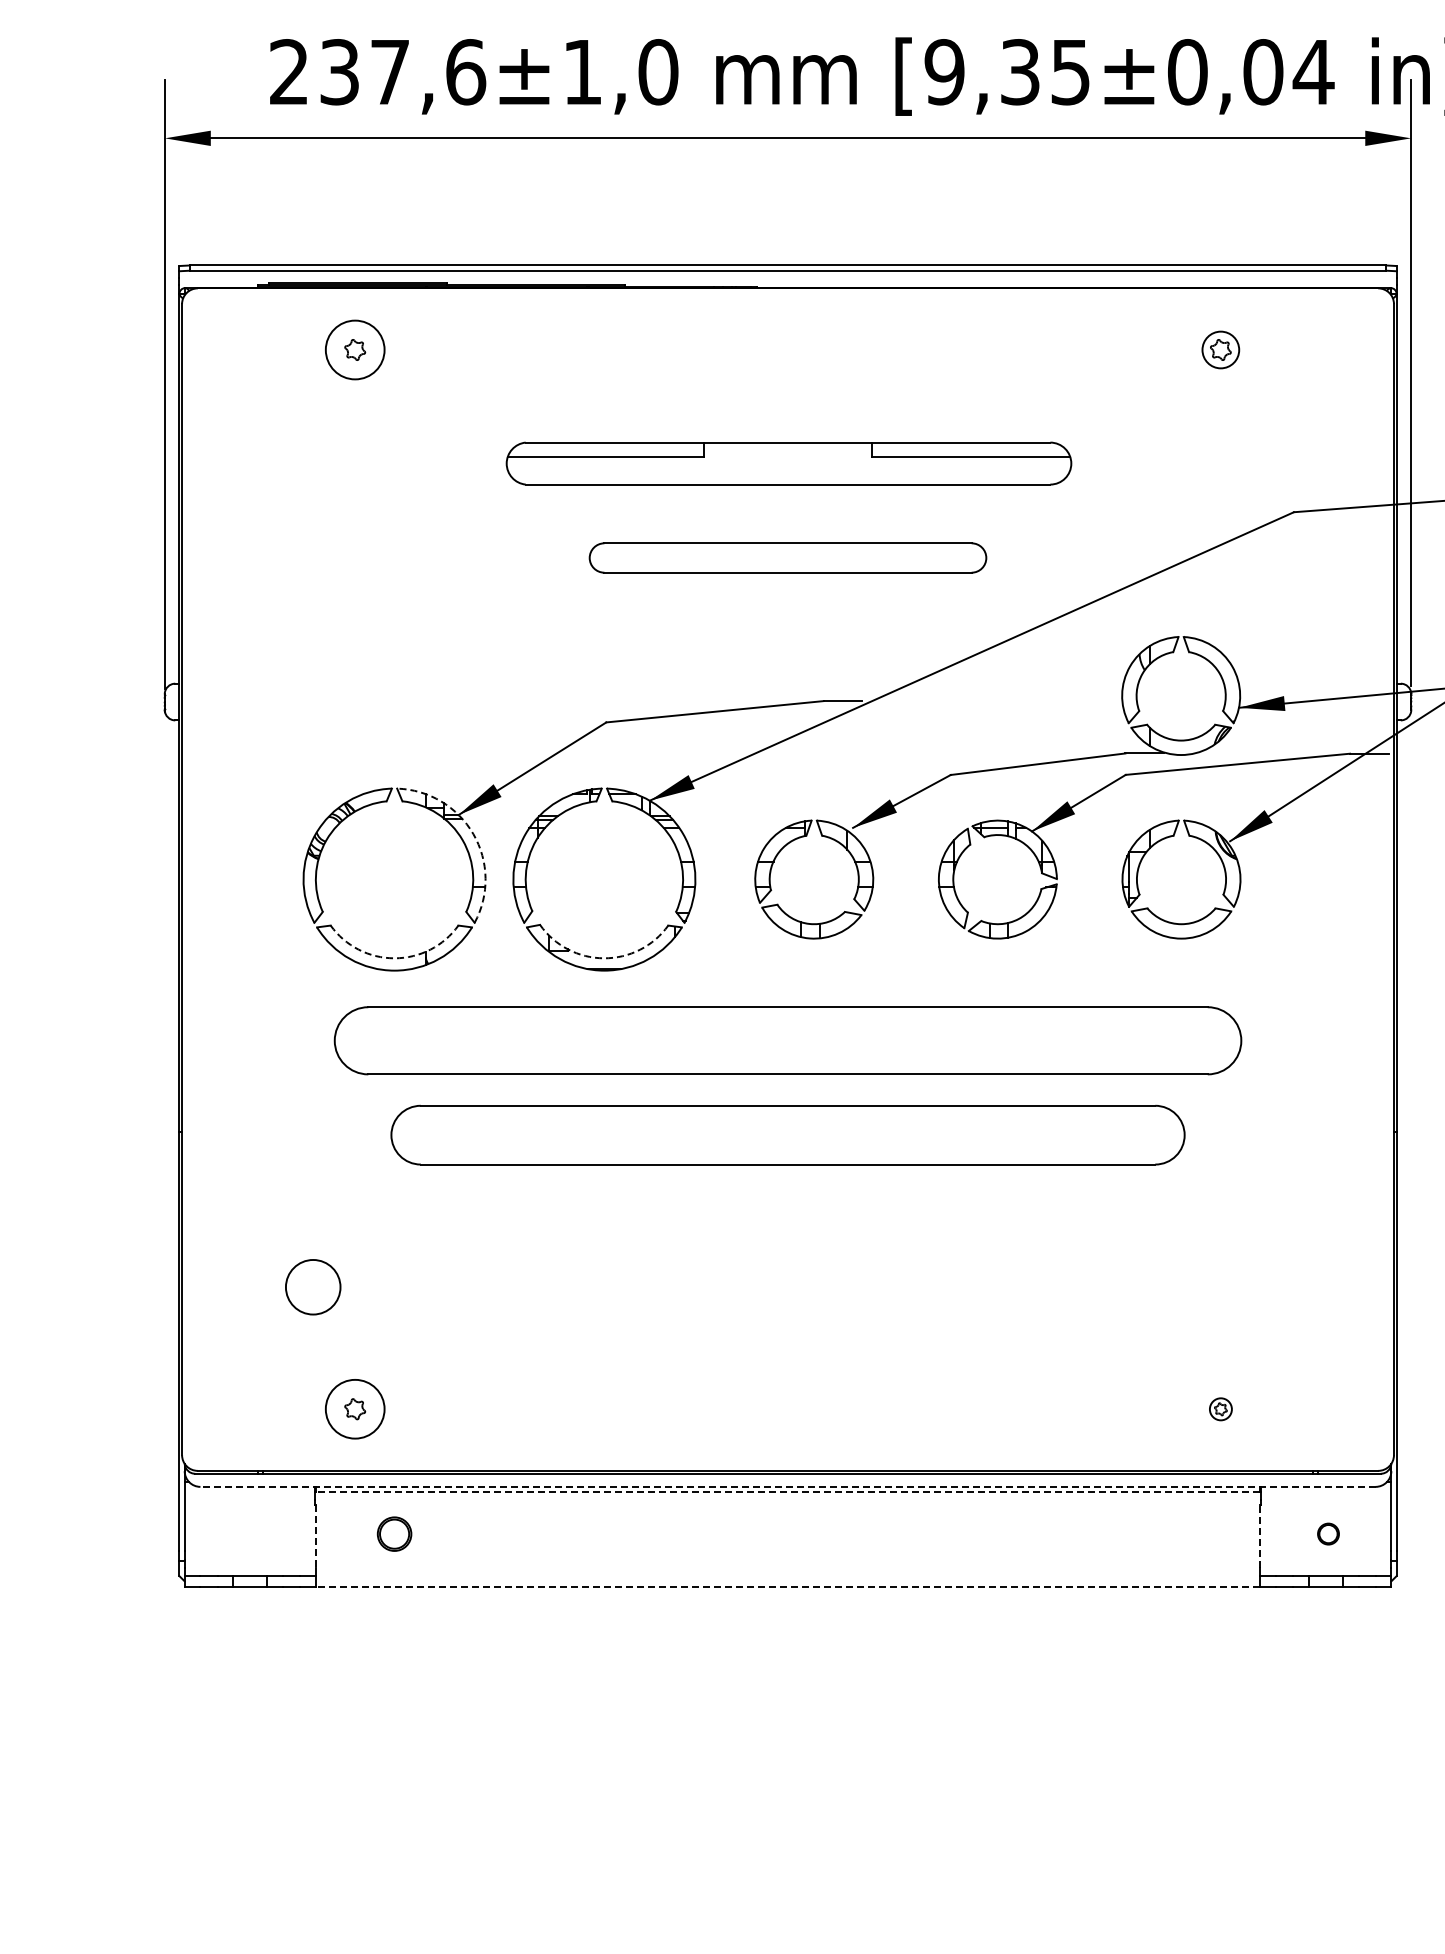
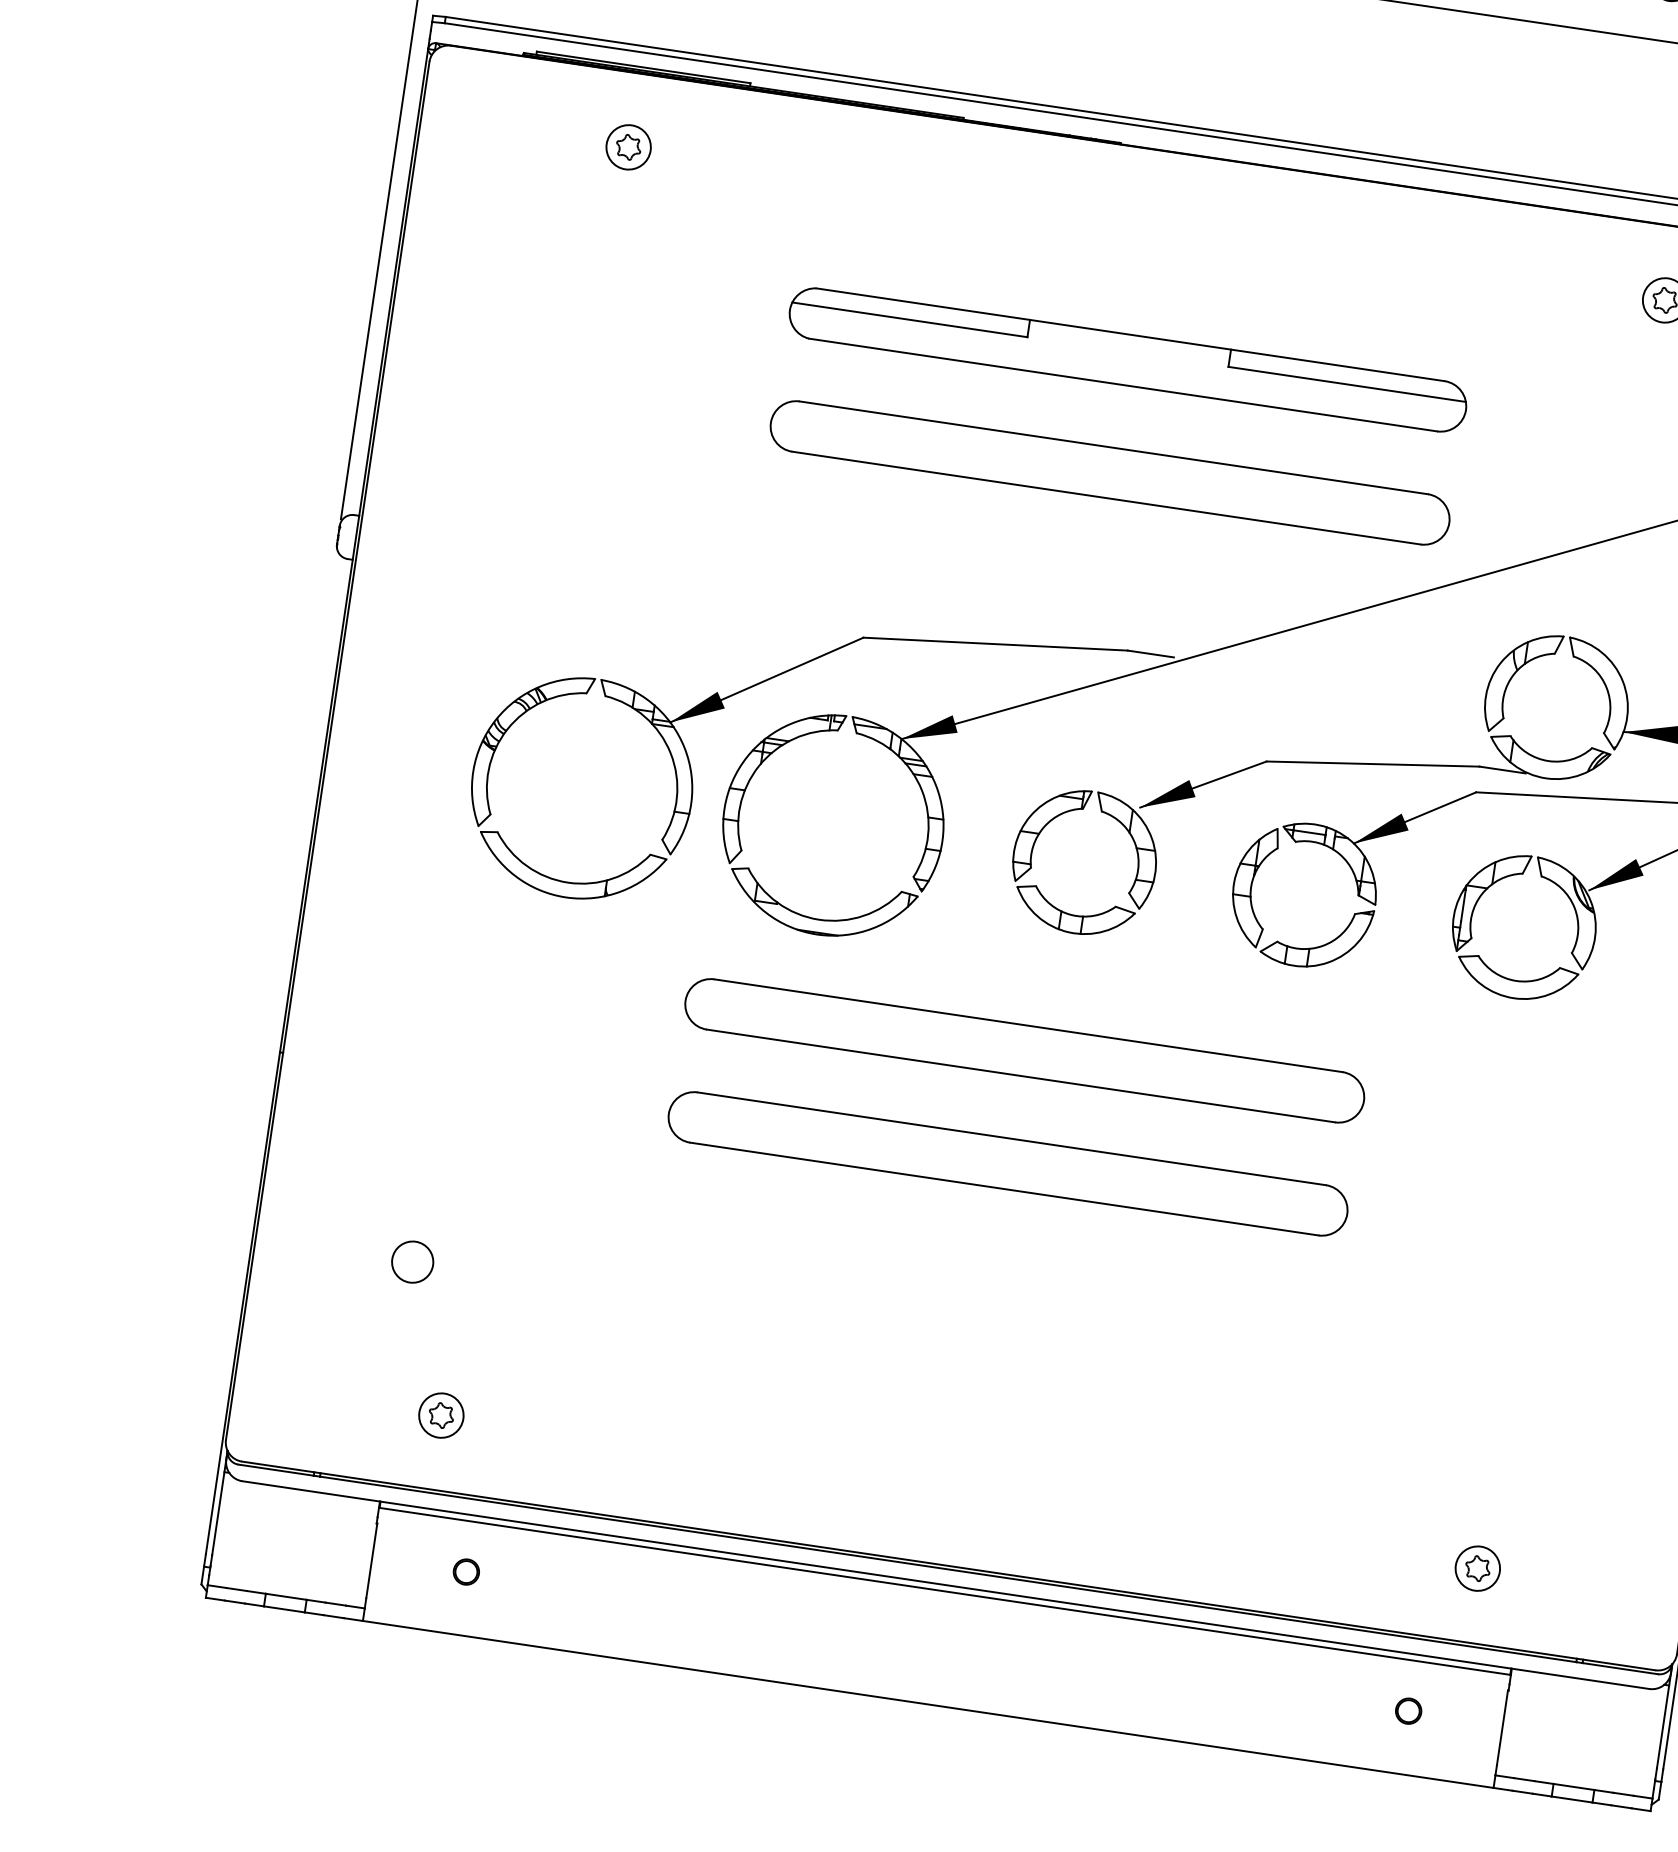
circle: (354, 349) -> (627, 146), size x0.62
part: (787, 557) -> (1109, 472), size x1.43
arc: (473, 834) -> (684, 748), dashed -> solid
arc: (394, 958) -> (568, 882), dashed -> solid
arc: (603, 958) -> (818, 919), dashed -> solid
part: (787, 1040) -> (1024, 1050), size x0.62
part: (787, 1134) -> (1007, 1163), size x0.71
circle: (313, 1287) -> (412, 1262), size x0.62
circle: (354, 1408) -> (440, 1414), size x0.62
part: (1220, 1409) -> (1477, 1568), size x1.67
line: (788, 1486) -> (946, 1584), dashed -> solid
line: (787, 1492) -> (944, 1591), dashed -> solid
part: (394, 1533) -> (466, 1571), size x0.62
part: (1328, 1533) -> (1408, 1710), moved
line: (1260, 1535) -> (1502, 1726), dashed -> solid
line: (315, 1536) -> (371, 1560), dashed -> solid
line: (787, 1586) -> (927, 1704), dashed -> solid

